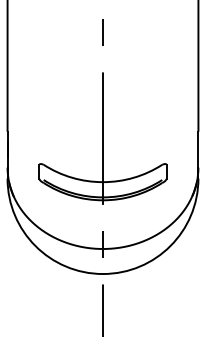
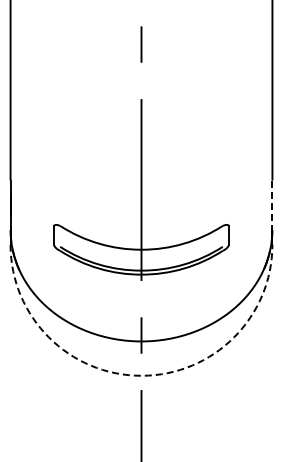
line: (198, 149) -> (272, 205), solid -> dashed
arc: (103, 273) -> (141, 375), solid -> dashed

